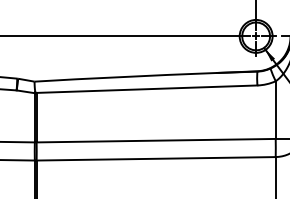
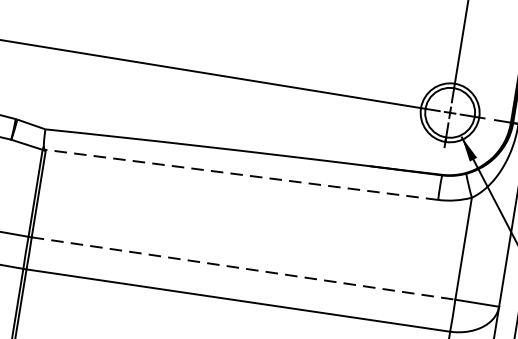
line: (146, 89) -> (241, 175), solid -> dashed
line: (156, 140) -> (244, 268), solid -> dashed

